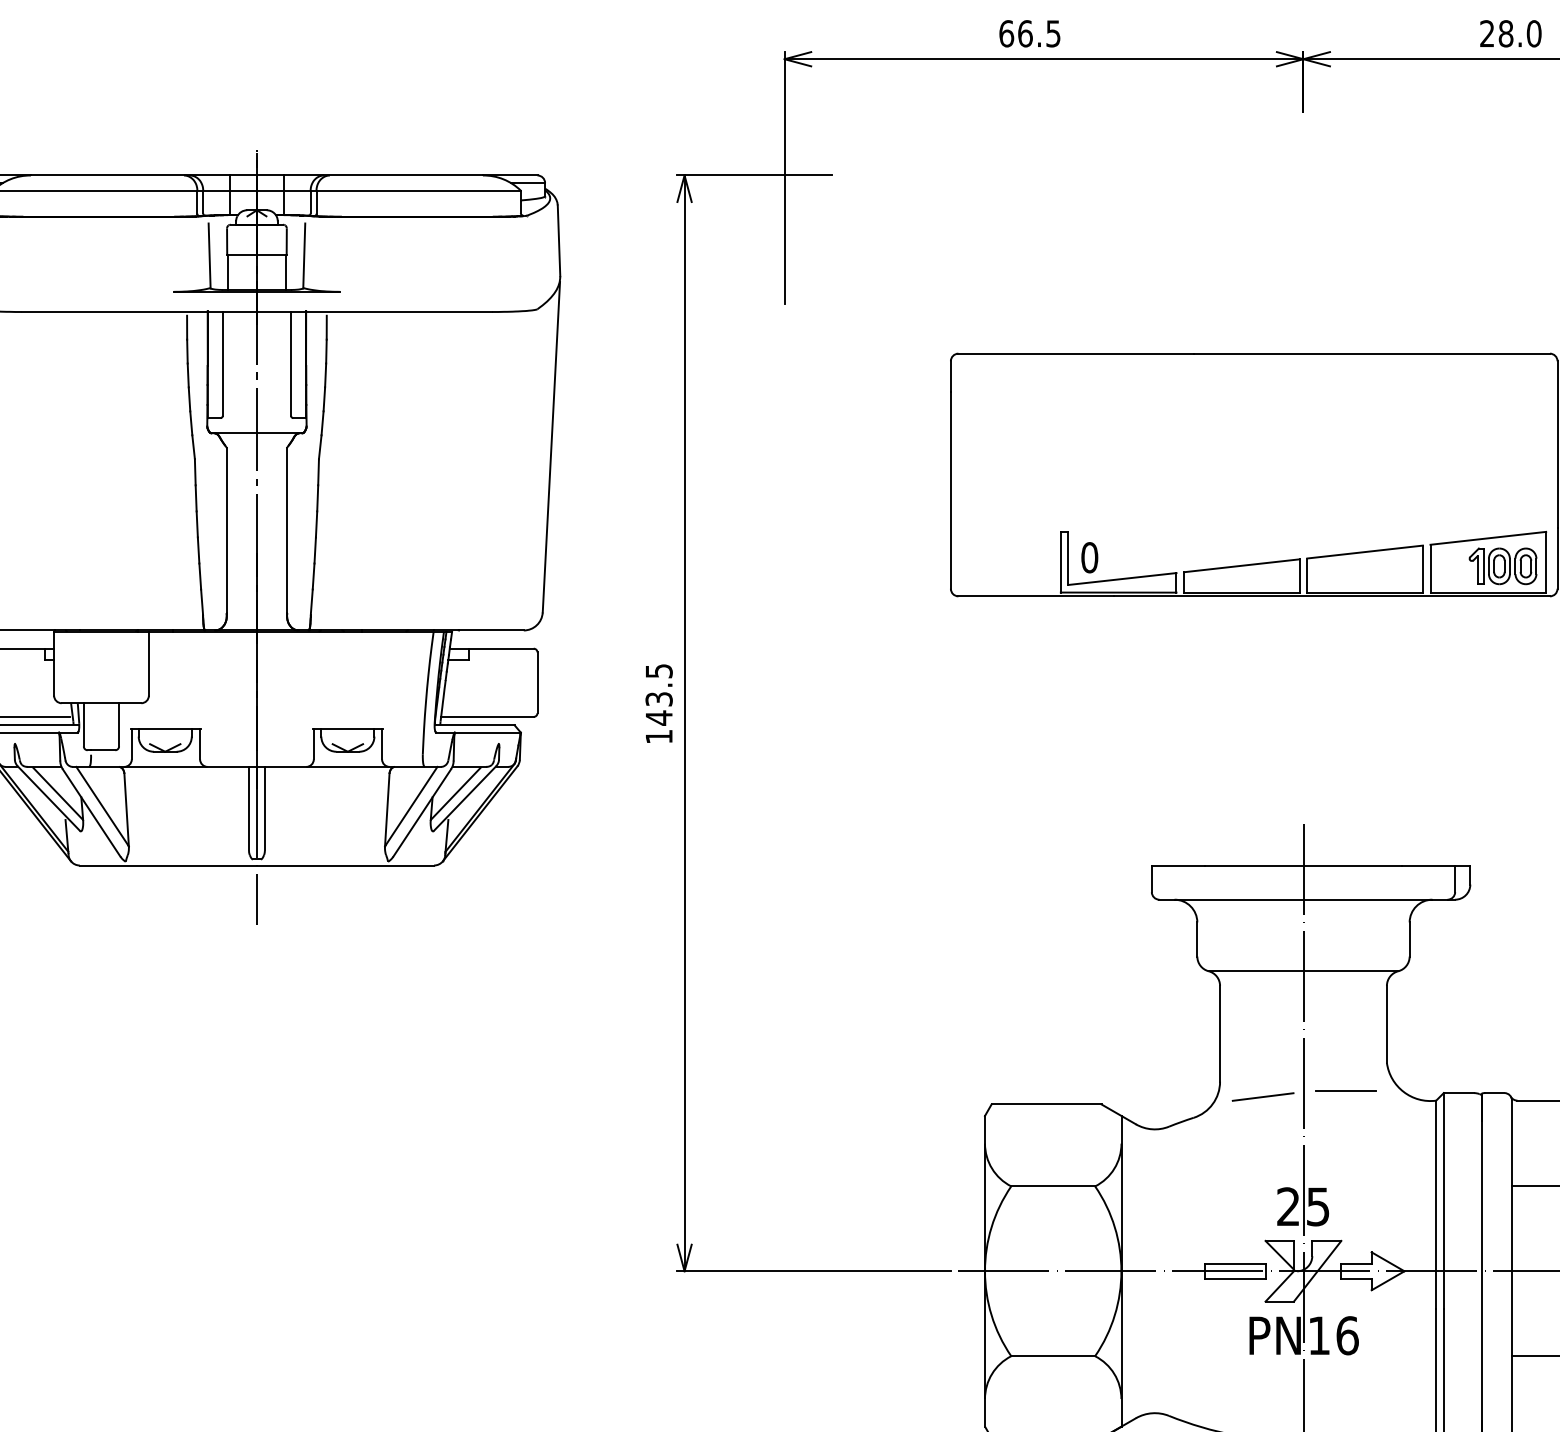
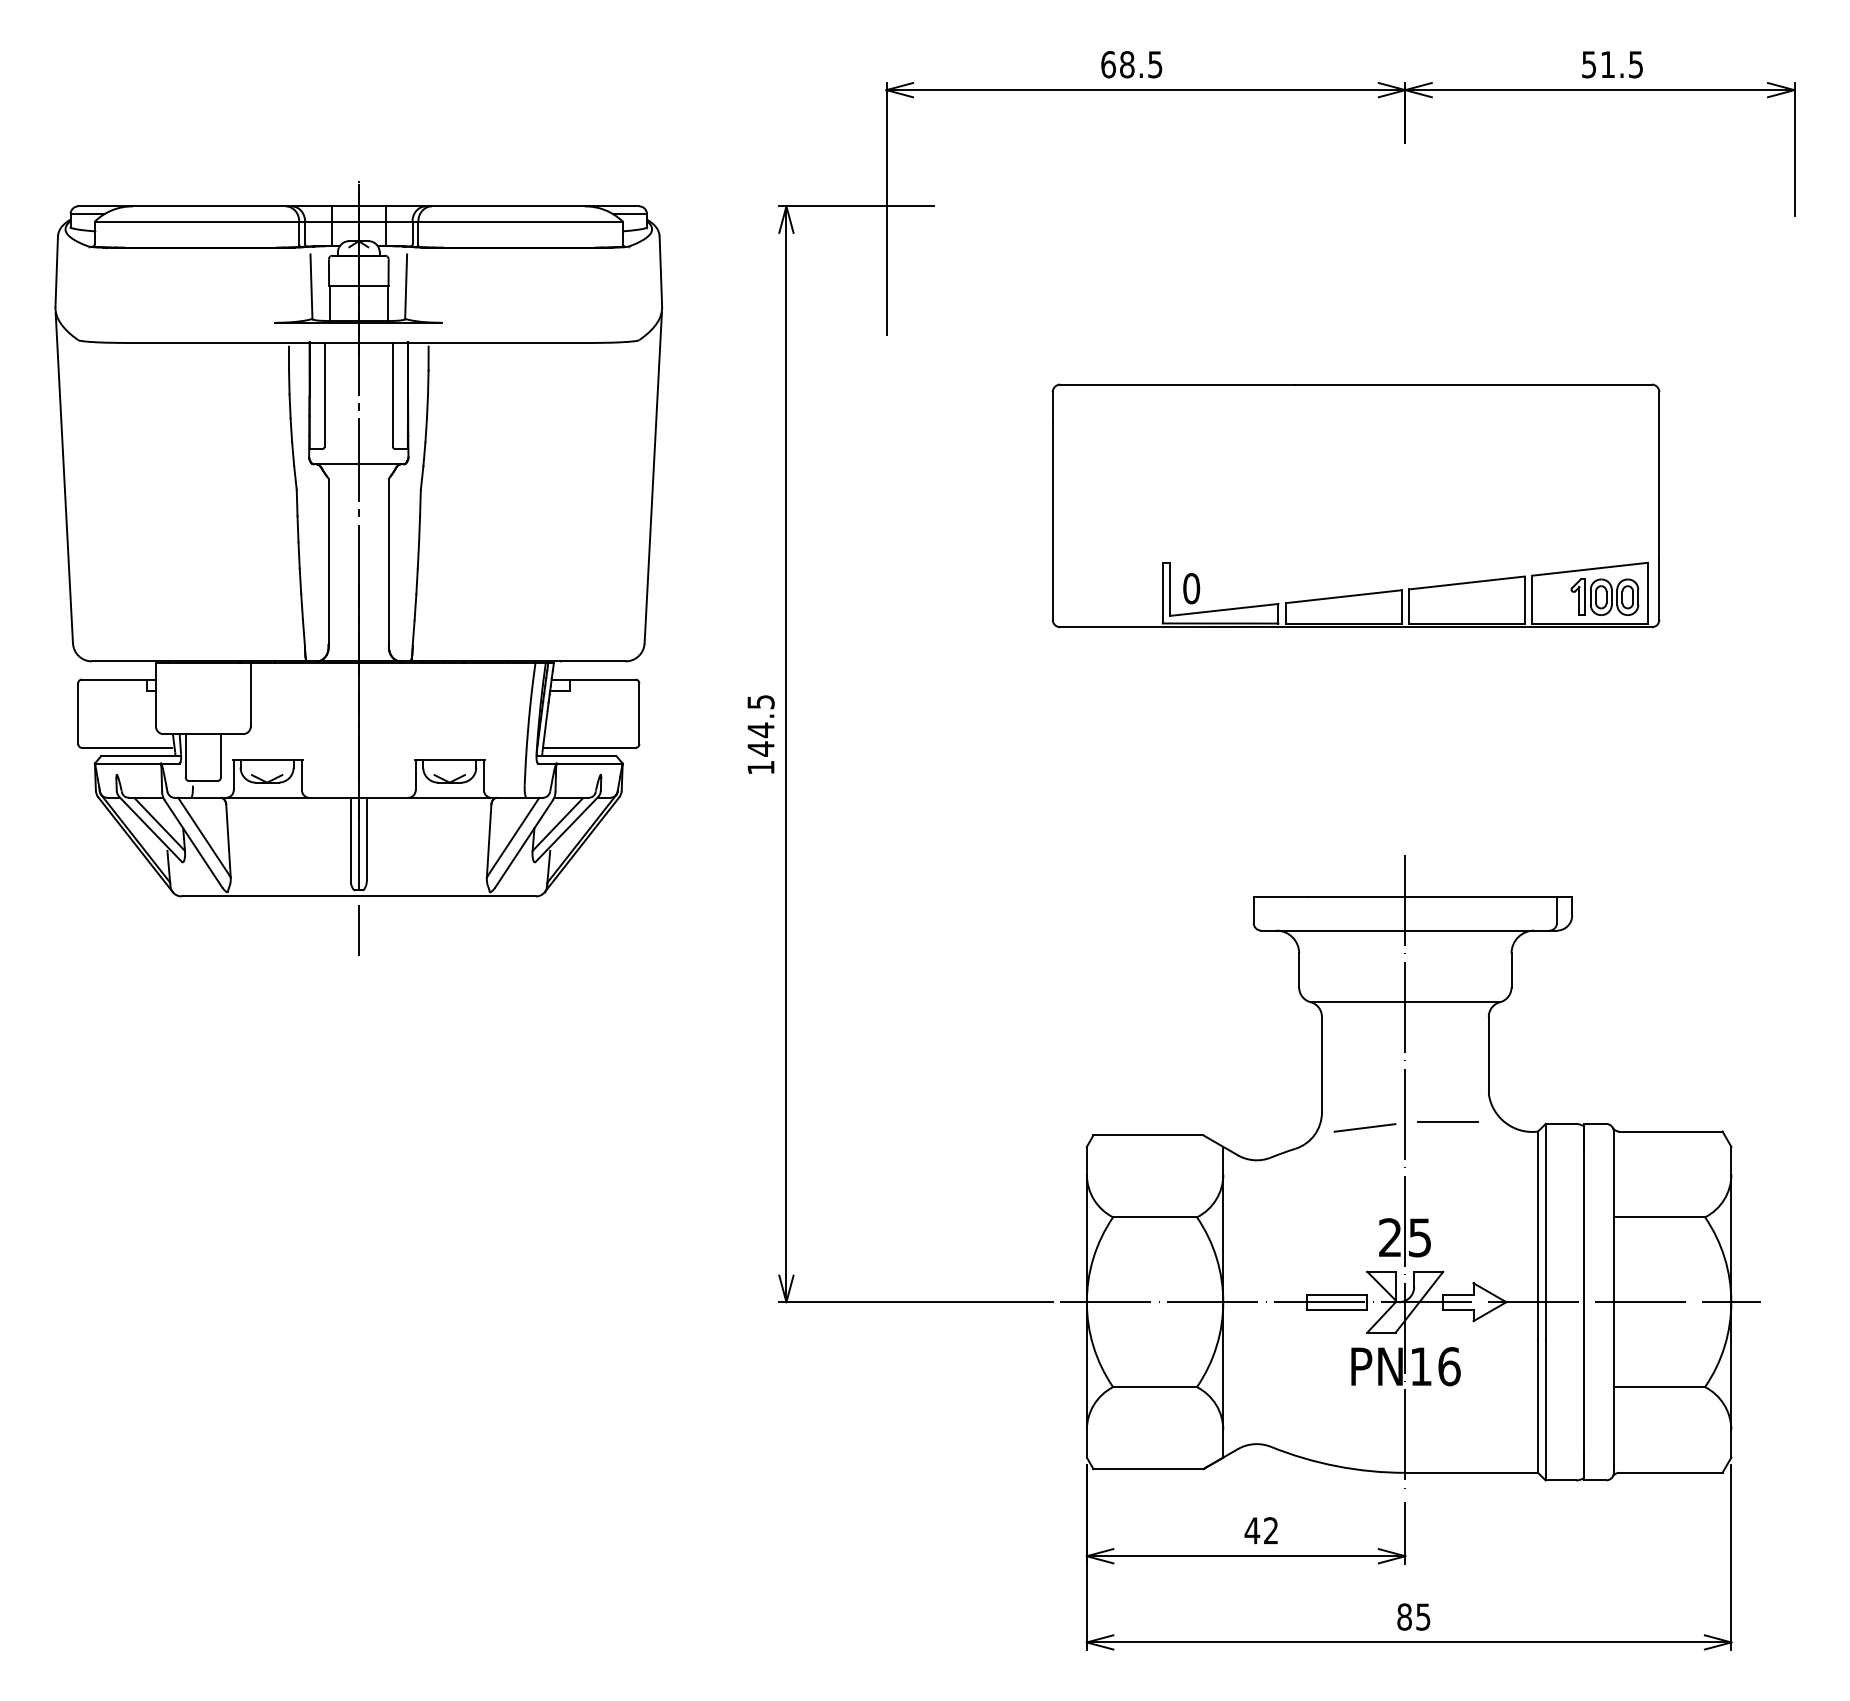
text: (1025, 33) -> (1127, 64), 66.5 -> 68.5
text: (1510, 33) -> (1612, 64), 28.0 -> 51.5
text: (658, 699) -> (760, 730), 143.5 -> 144.5

